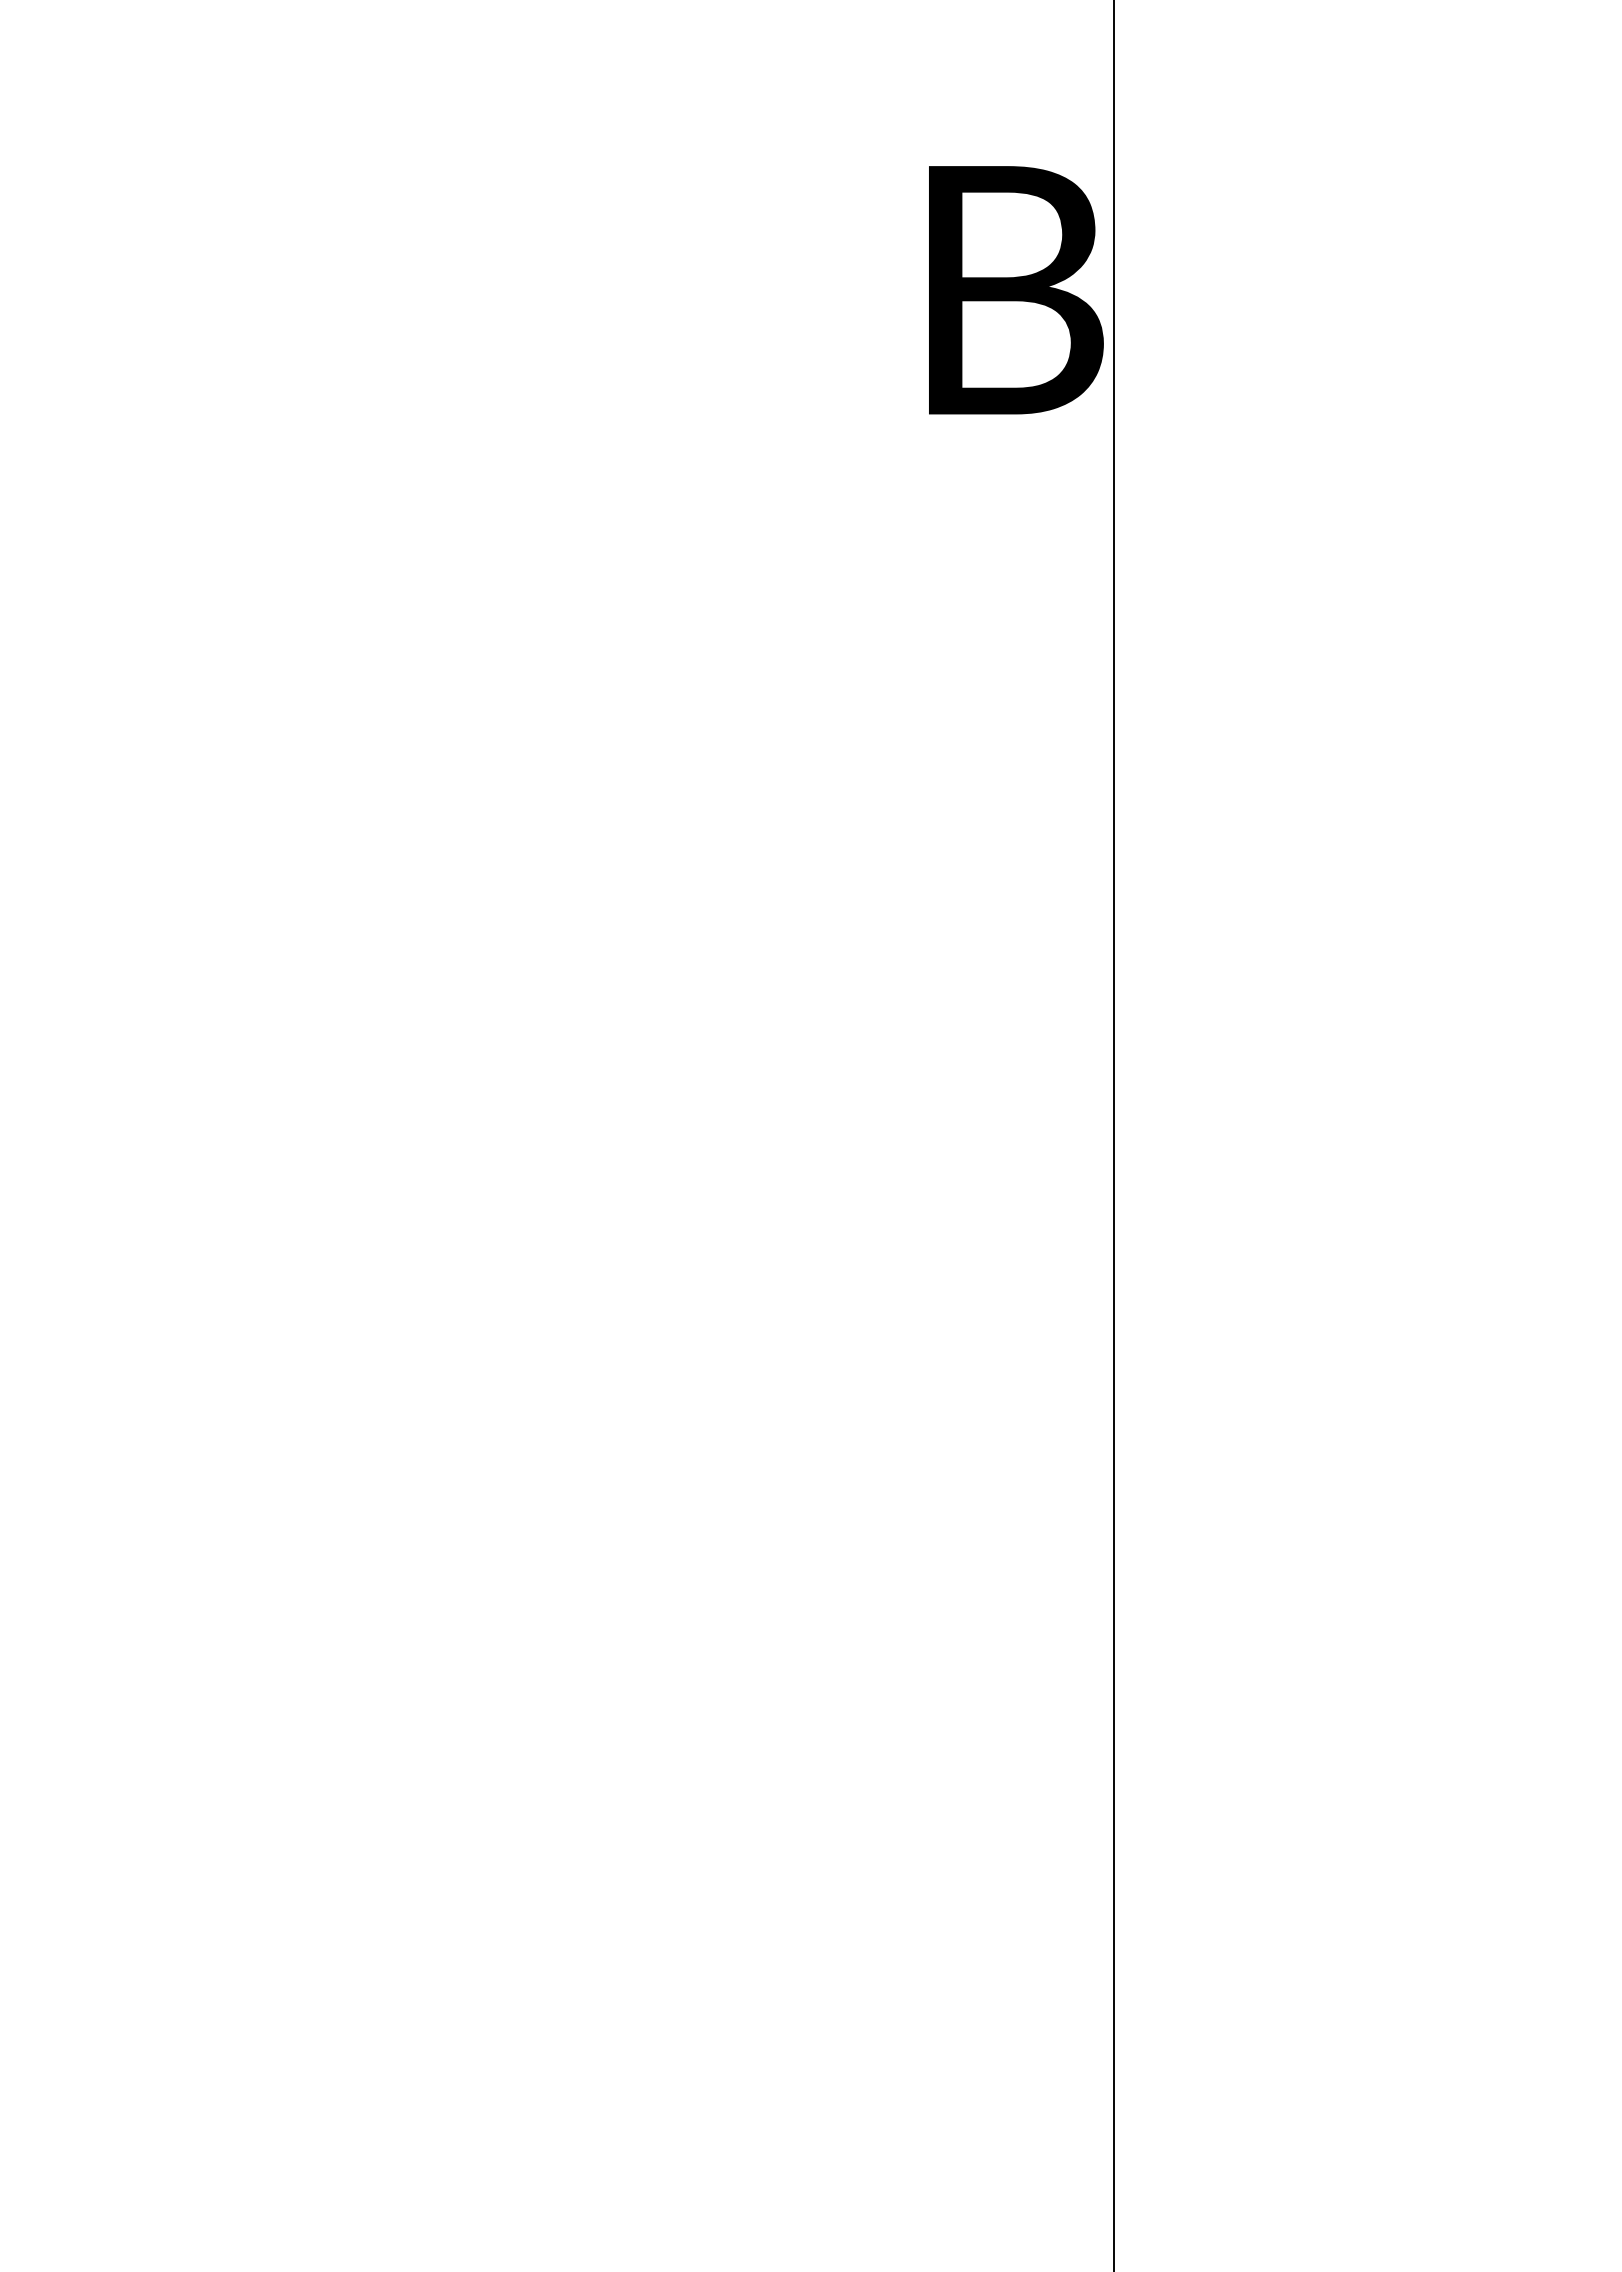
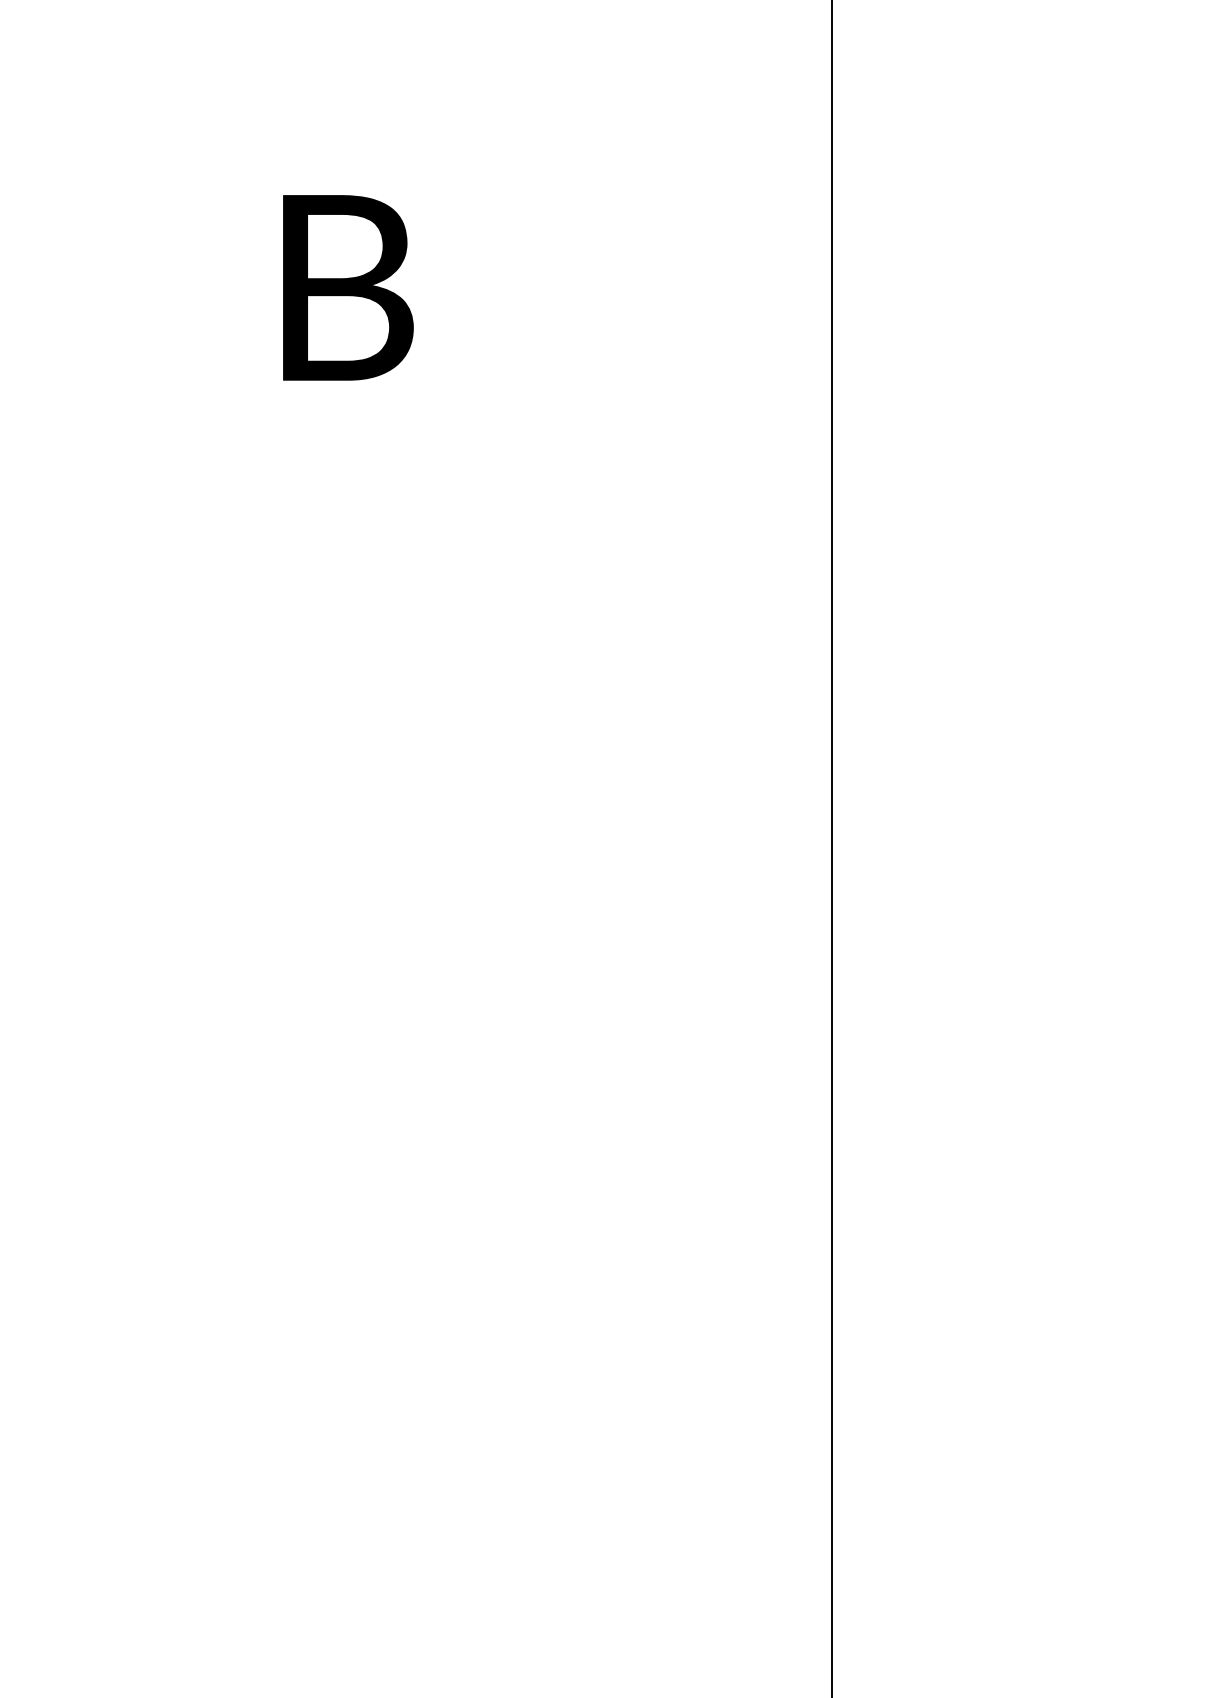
text: (1016, 290) -> (348, 288), moved

